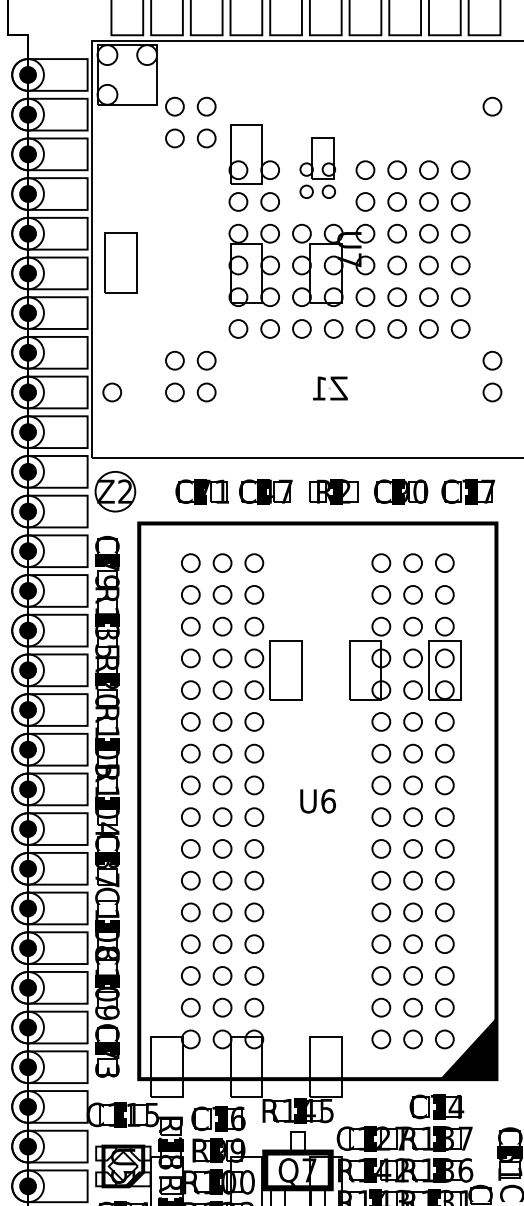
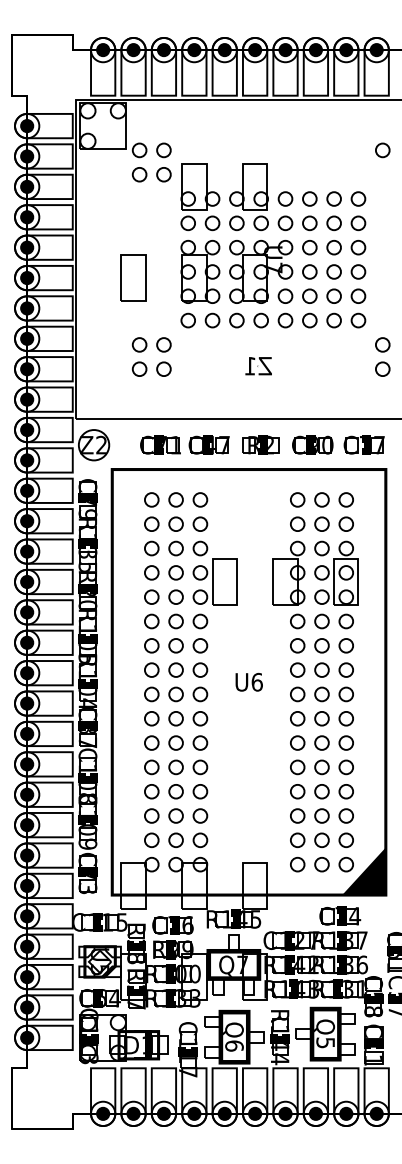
part: (317, 168) -> (248, 197), size x1.43
part: (121, 262) -> (133, 277), moved
circle: (112, 391) -> (91, 368), removed

